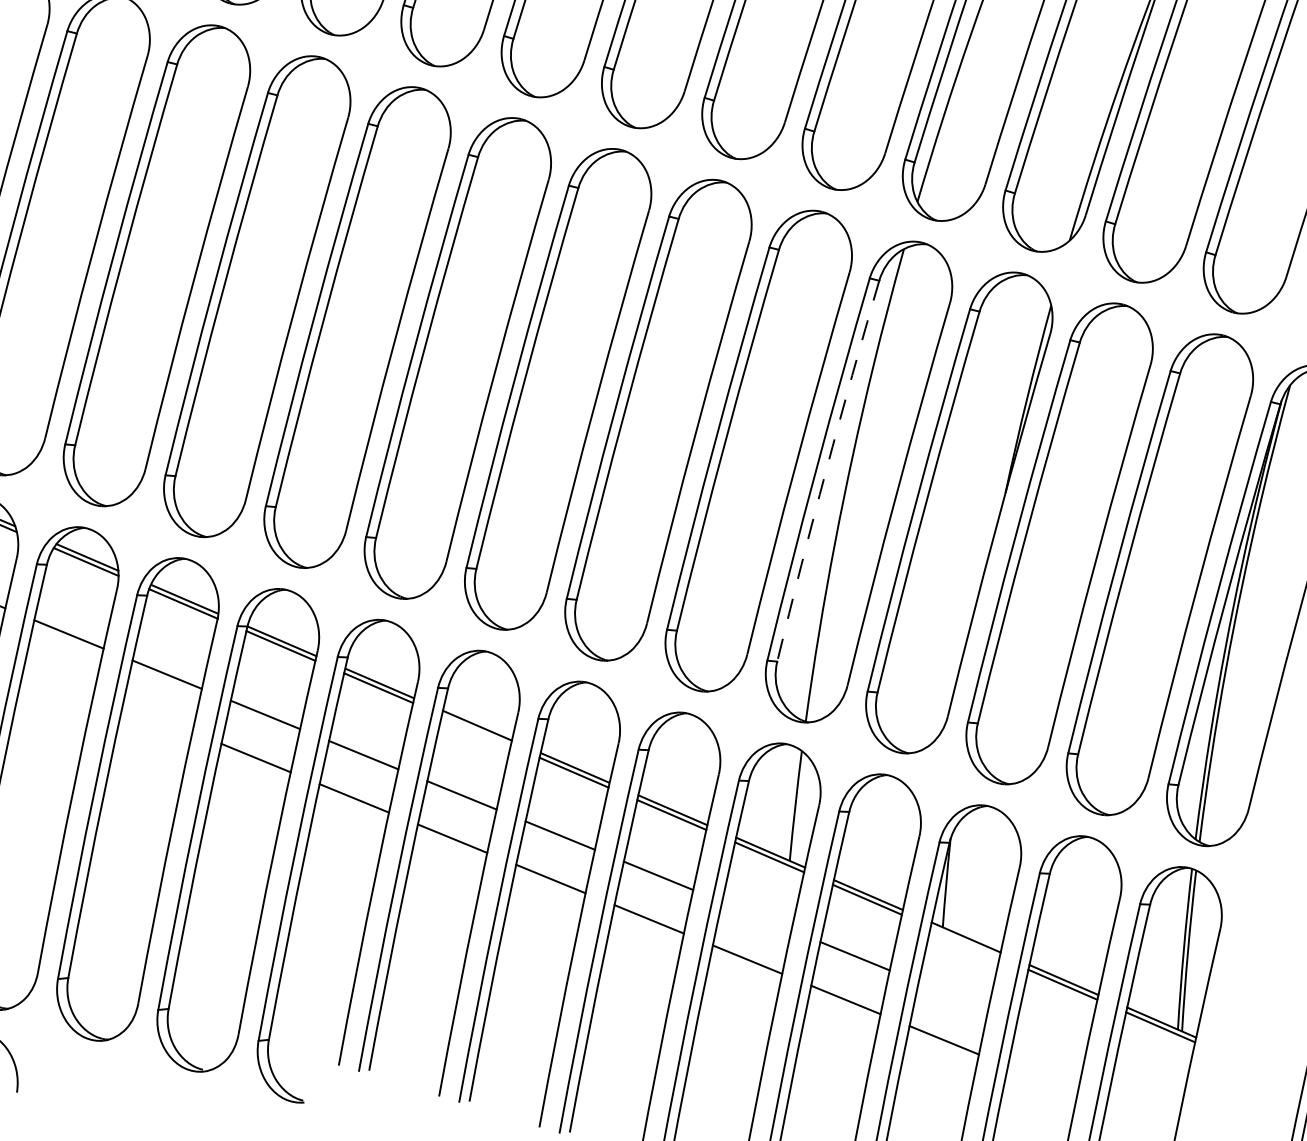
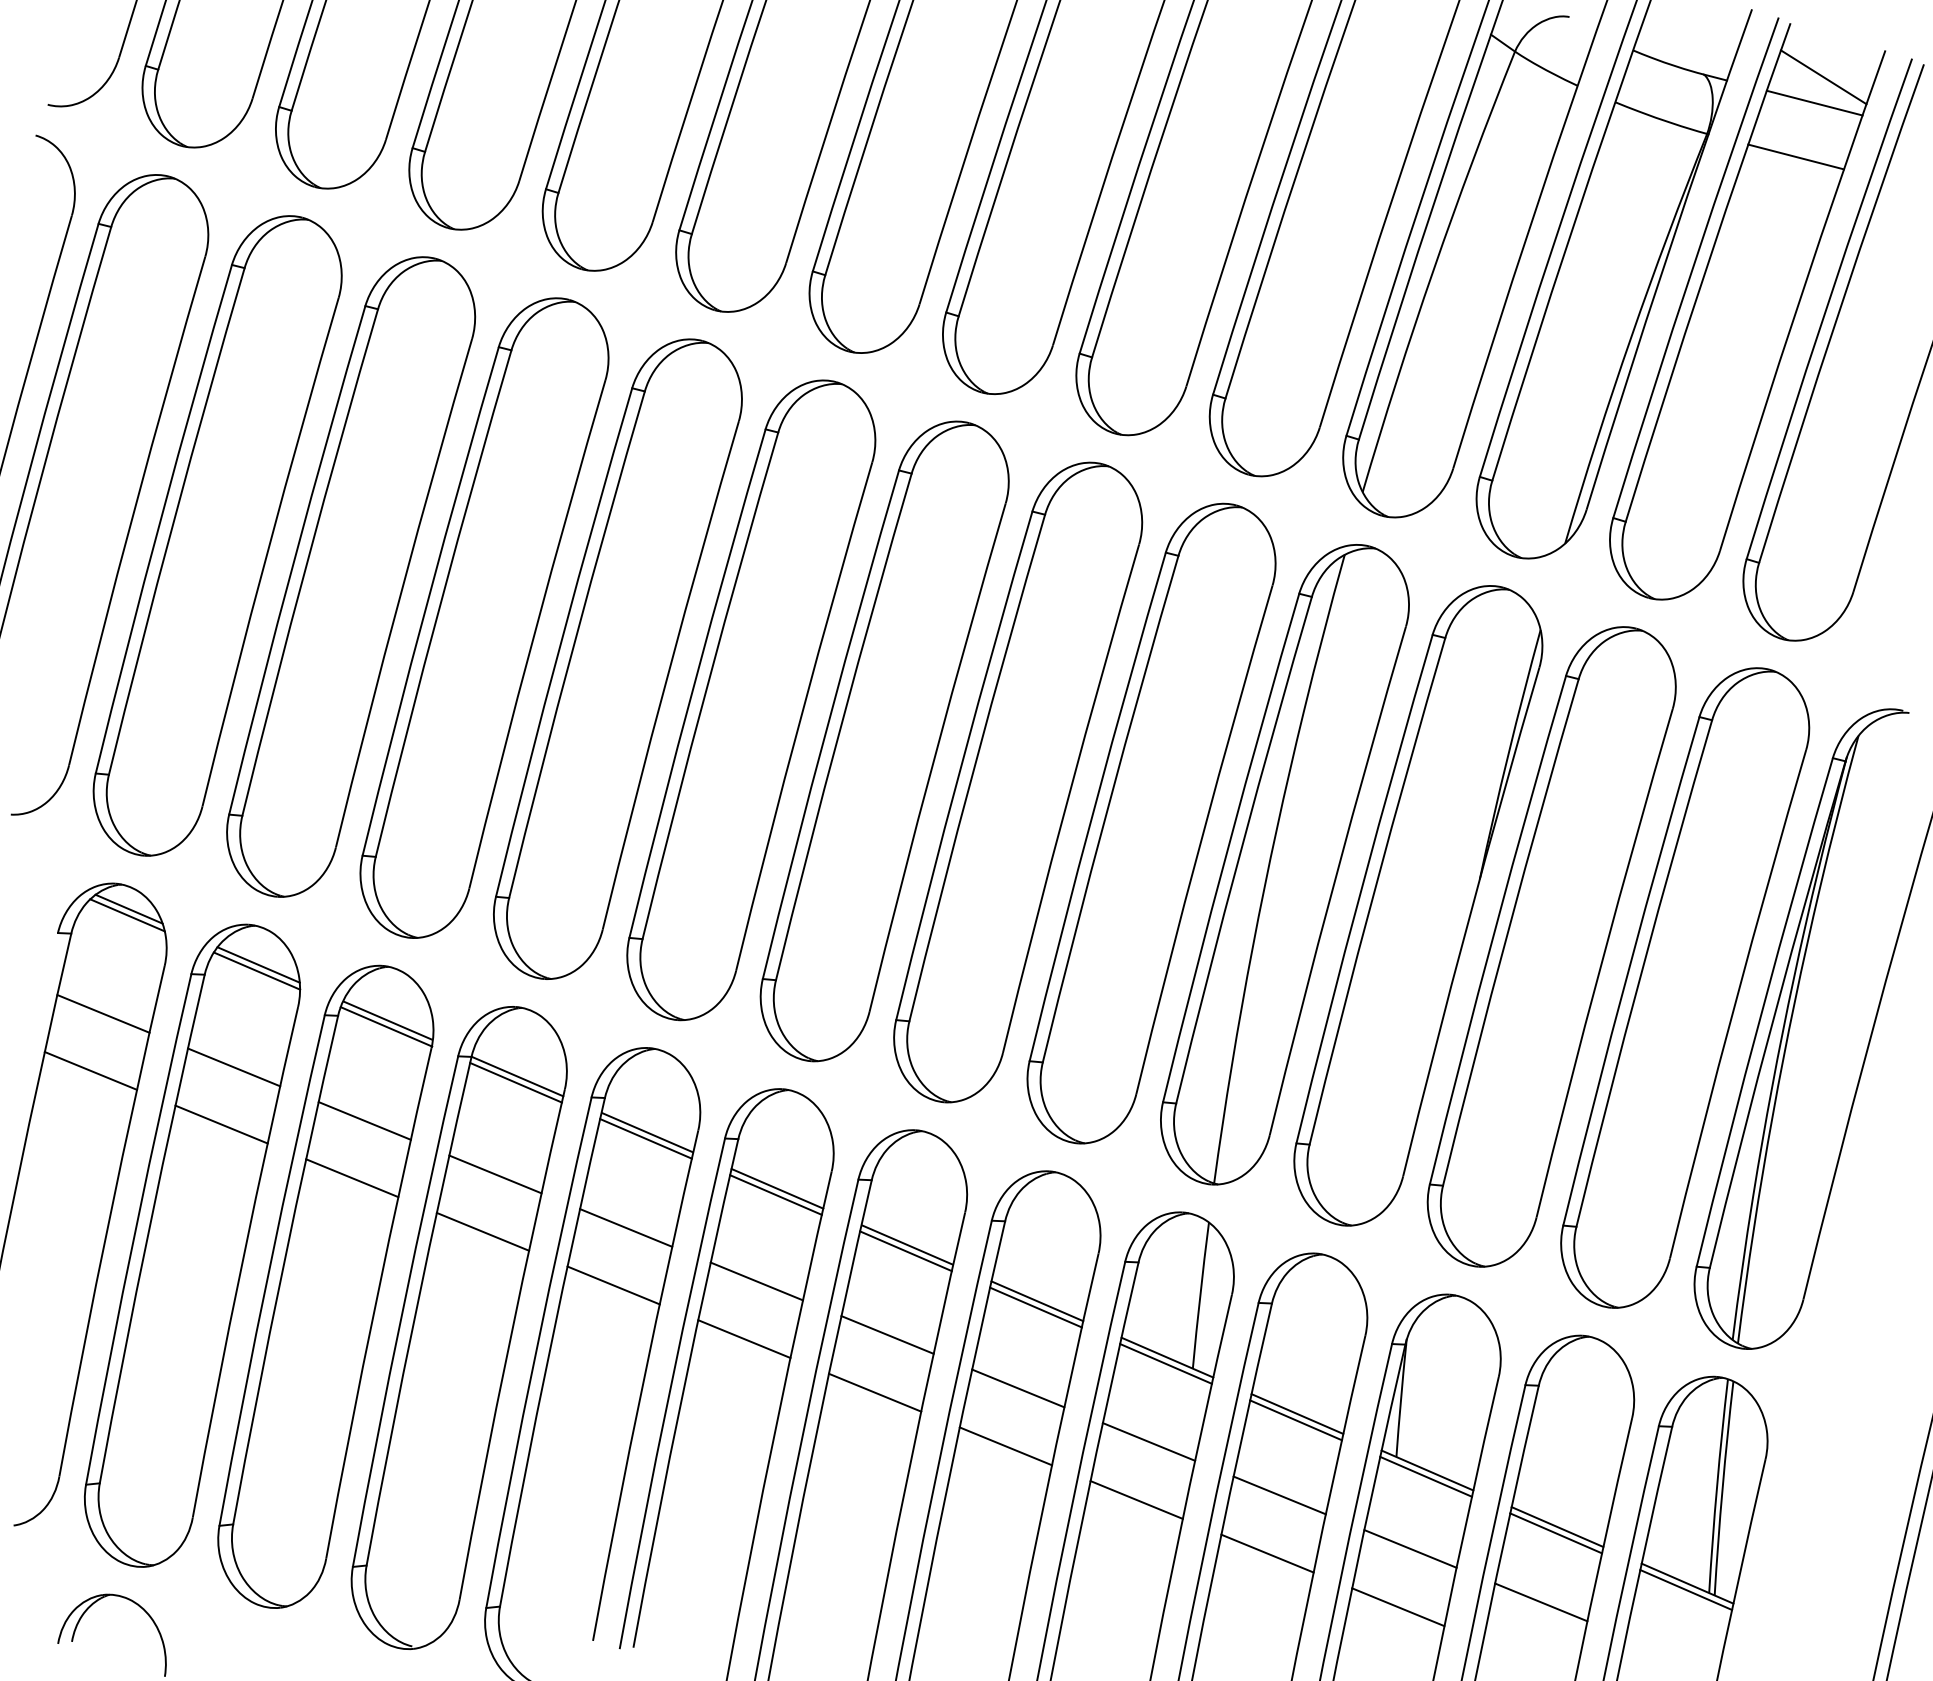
arc: (826, 470) -> (1241, 849), dashed -> solid
line: (59, 677) -> (221, 1124), added
line: (158, 717) -> (352, 1178), added
line: (476, 730) -> (775, 1194), added
line: (756, 915) -> (1148, 1441), added
line: (964, 942) -> (1425, 1476), added
line: (953, 996) -> (1410, 1548), added
line: (1051, 1036) -> (1541, 1602), added

